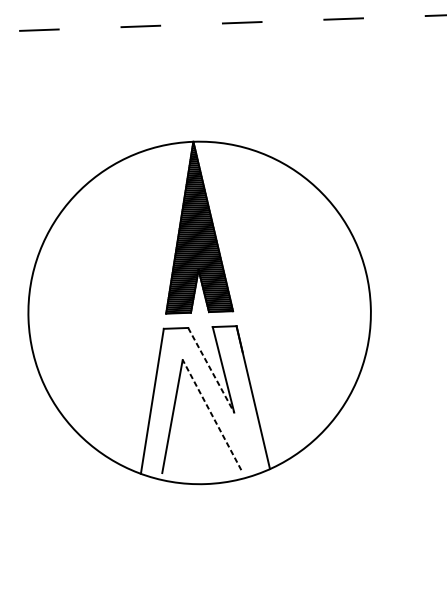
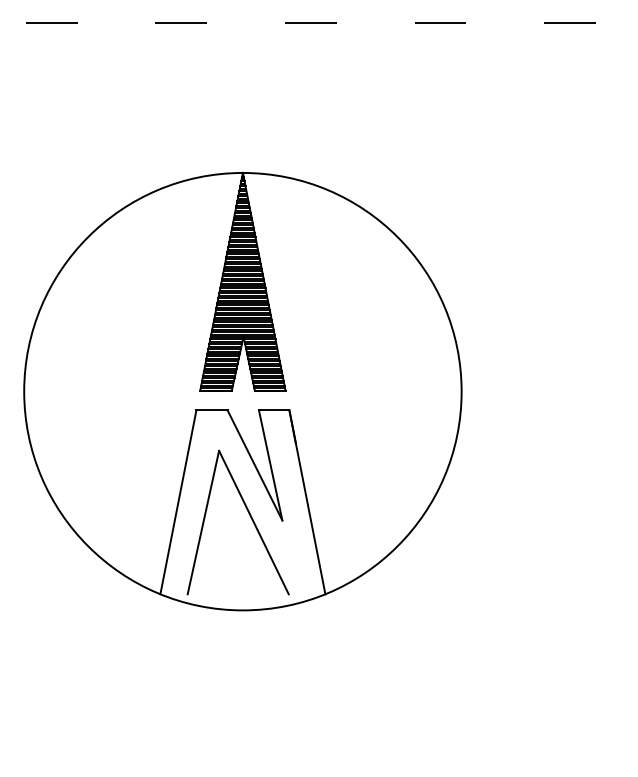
line: (210, 370) -> (254, 465), dashed -> solid
line: (211, 415) -> (253, 522), dashed -> solid

